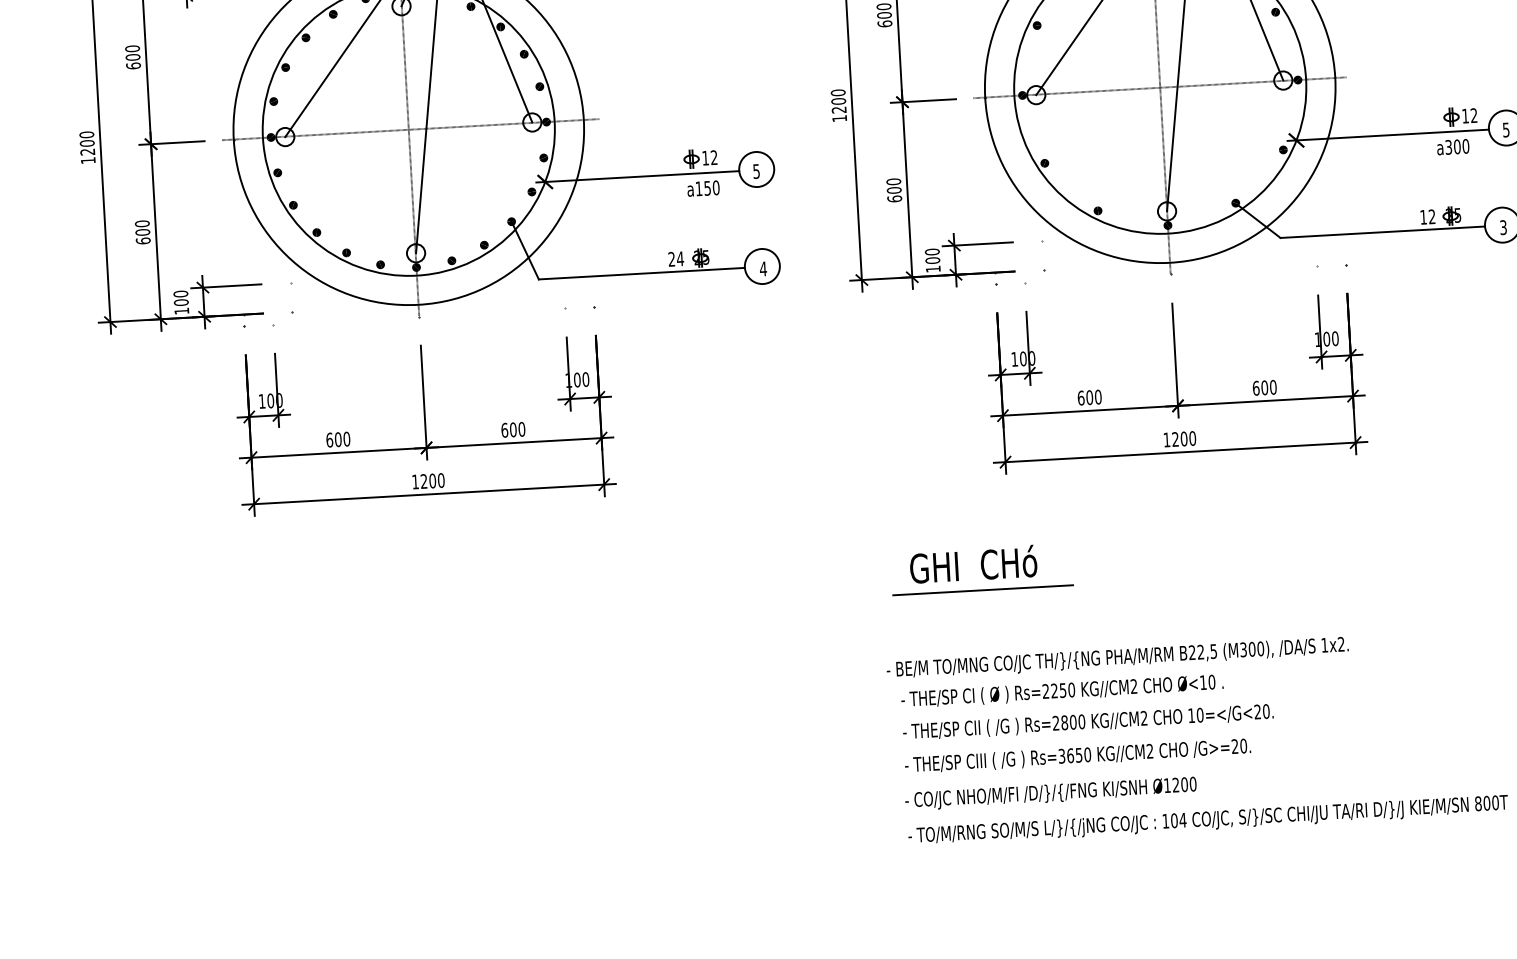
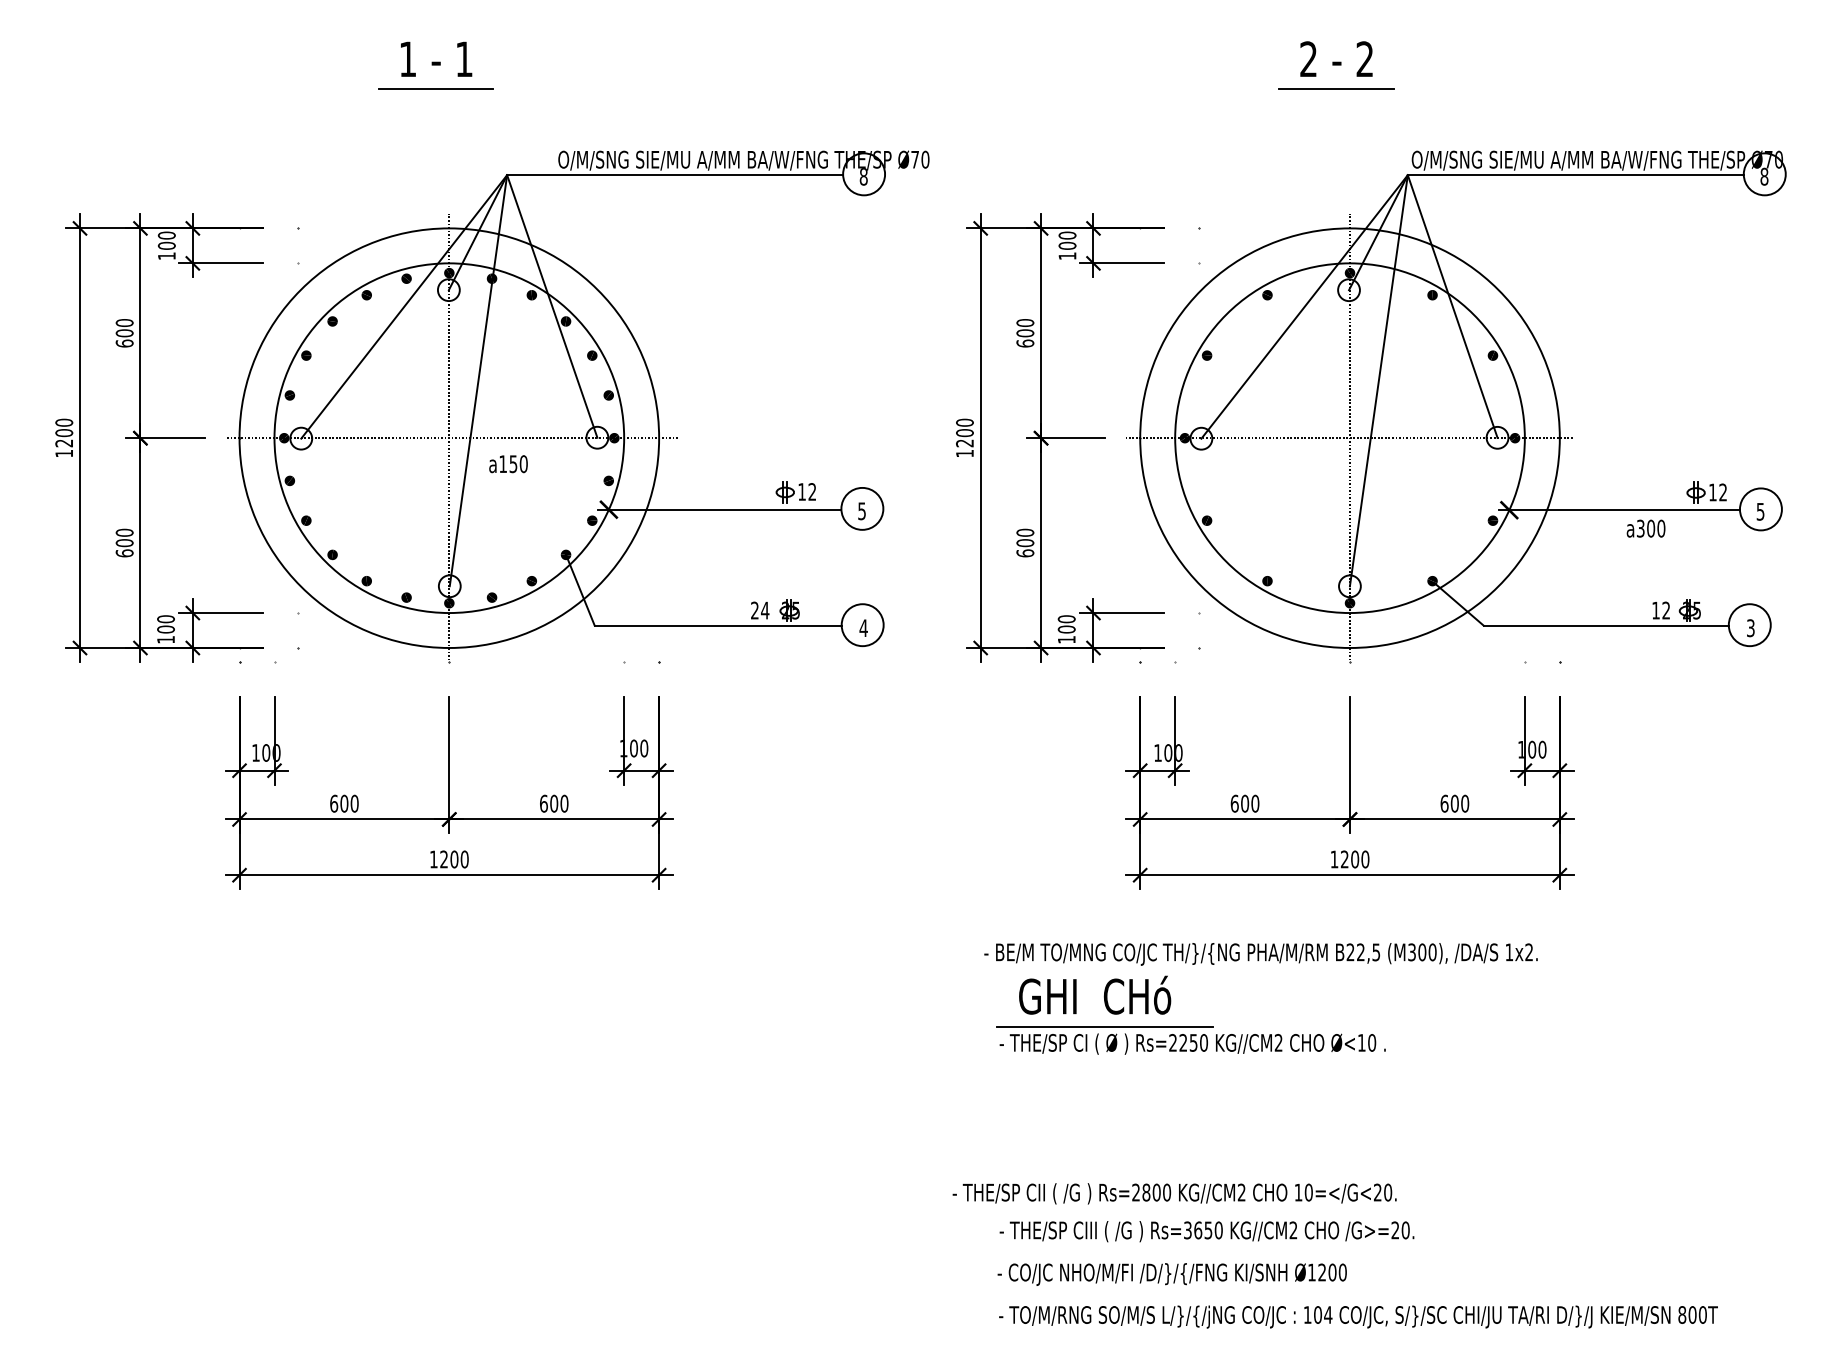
text: (1452, 147) -> (1645, 528), moved
text: (703, 188) -> (508, 464), moved
text: (1117, 658) -> (1260, 954), moved
text: (1062, 691) -> (1192, 1043), moved
text: (1088, 722) -> (1174, 1193), moved

